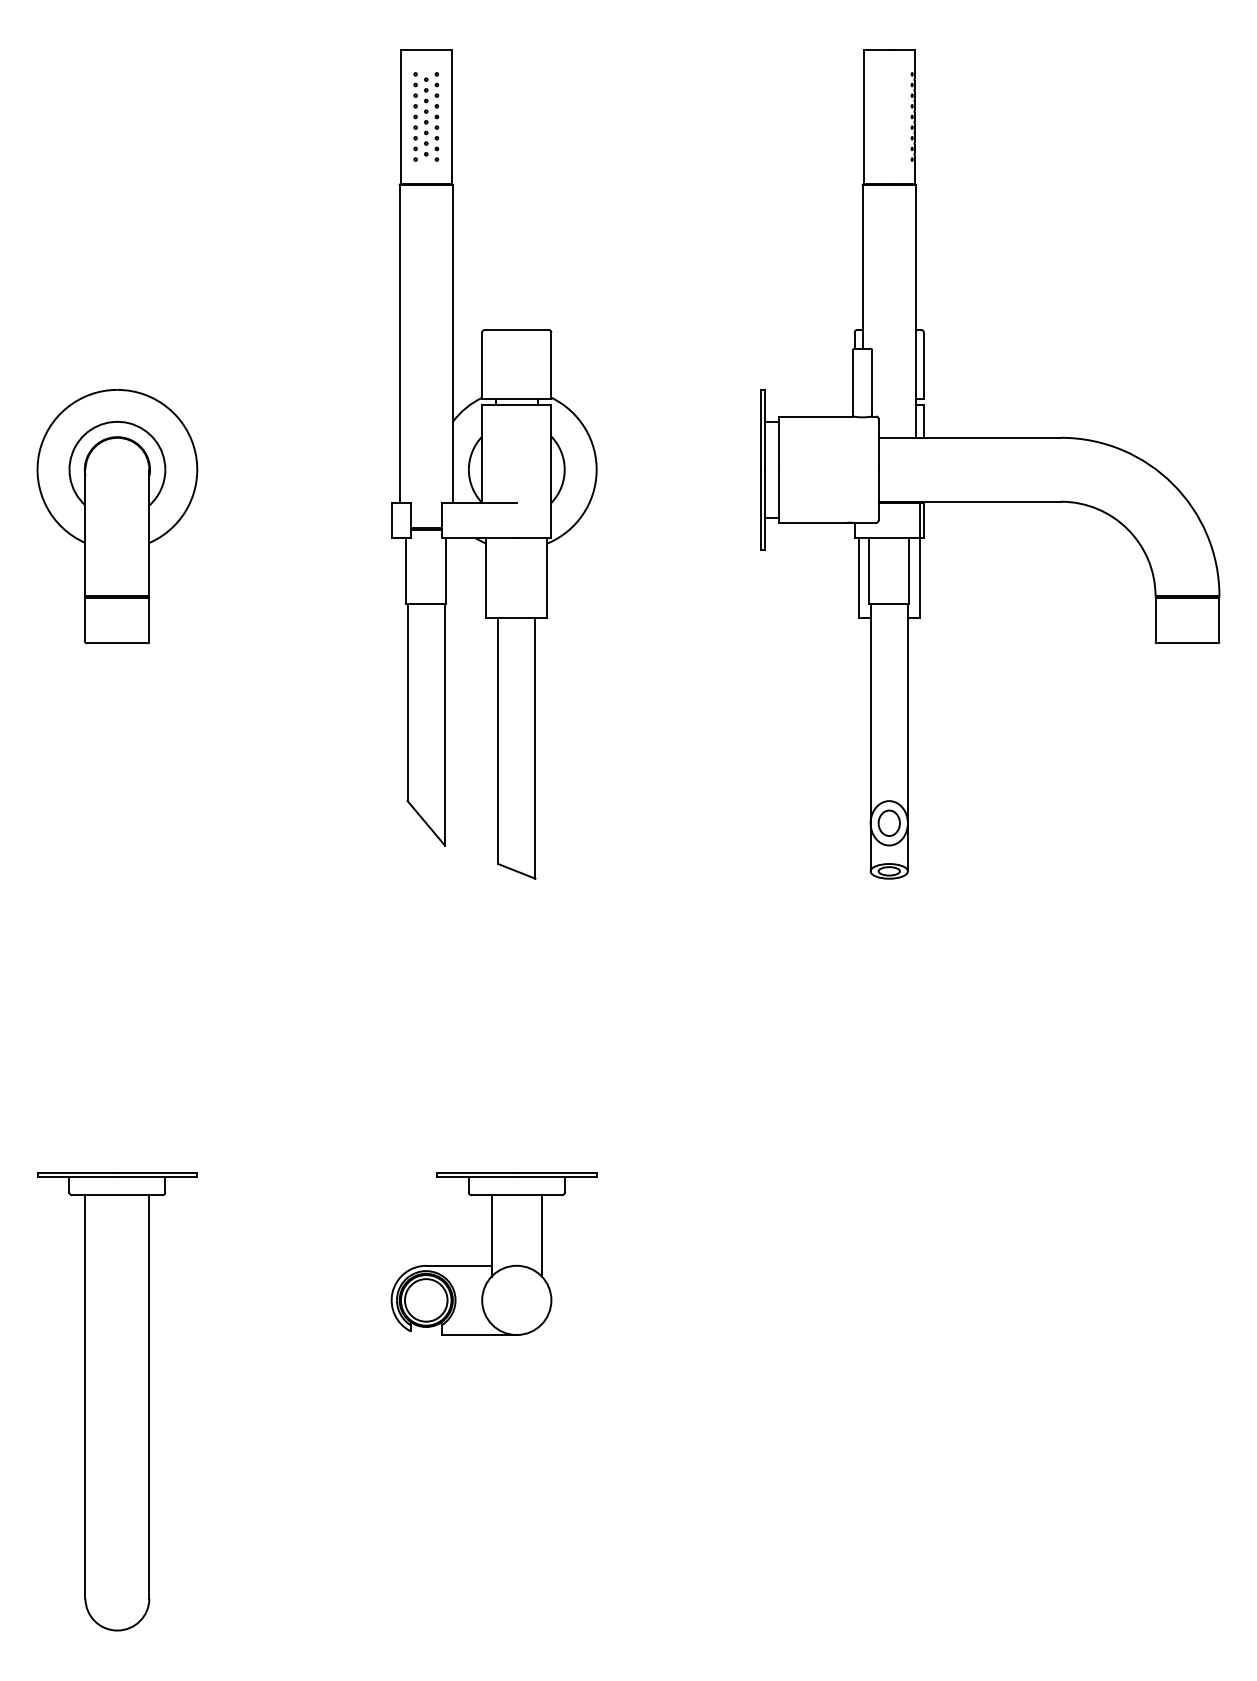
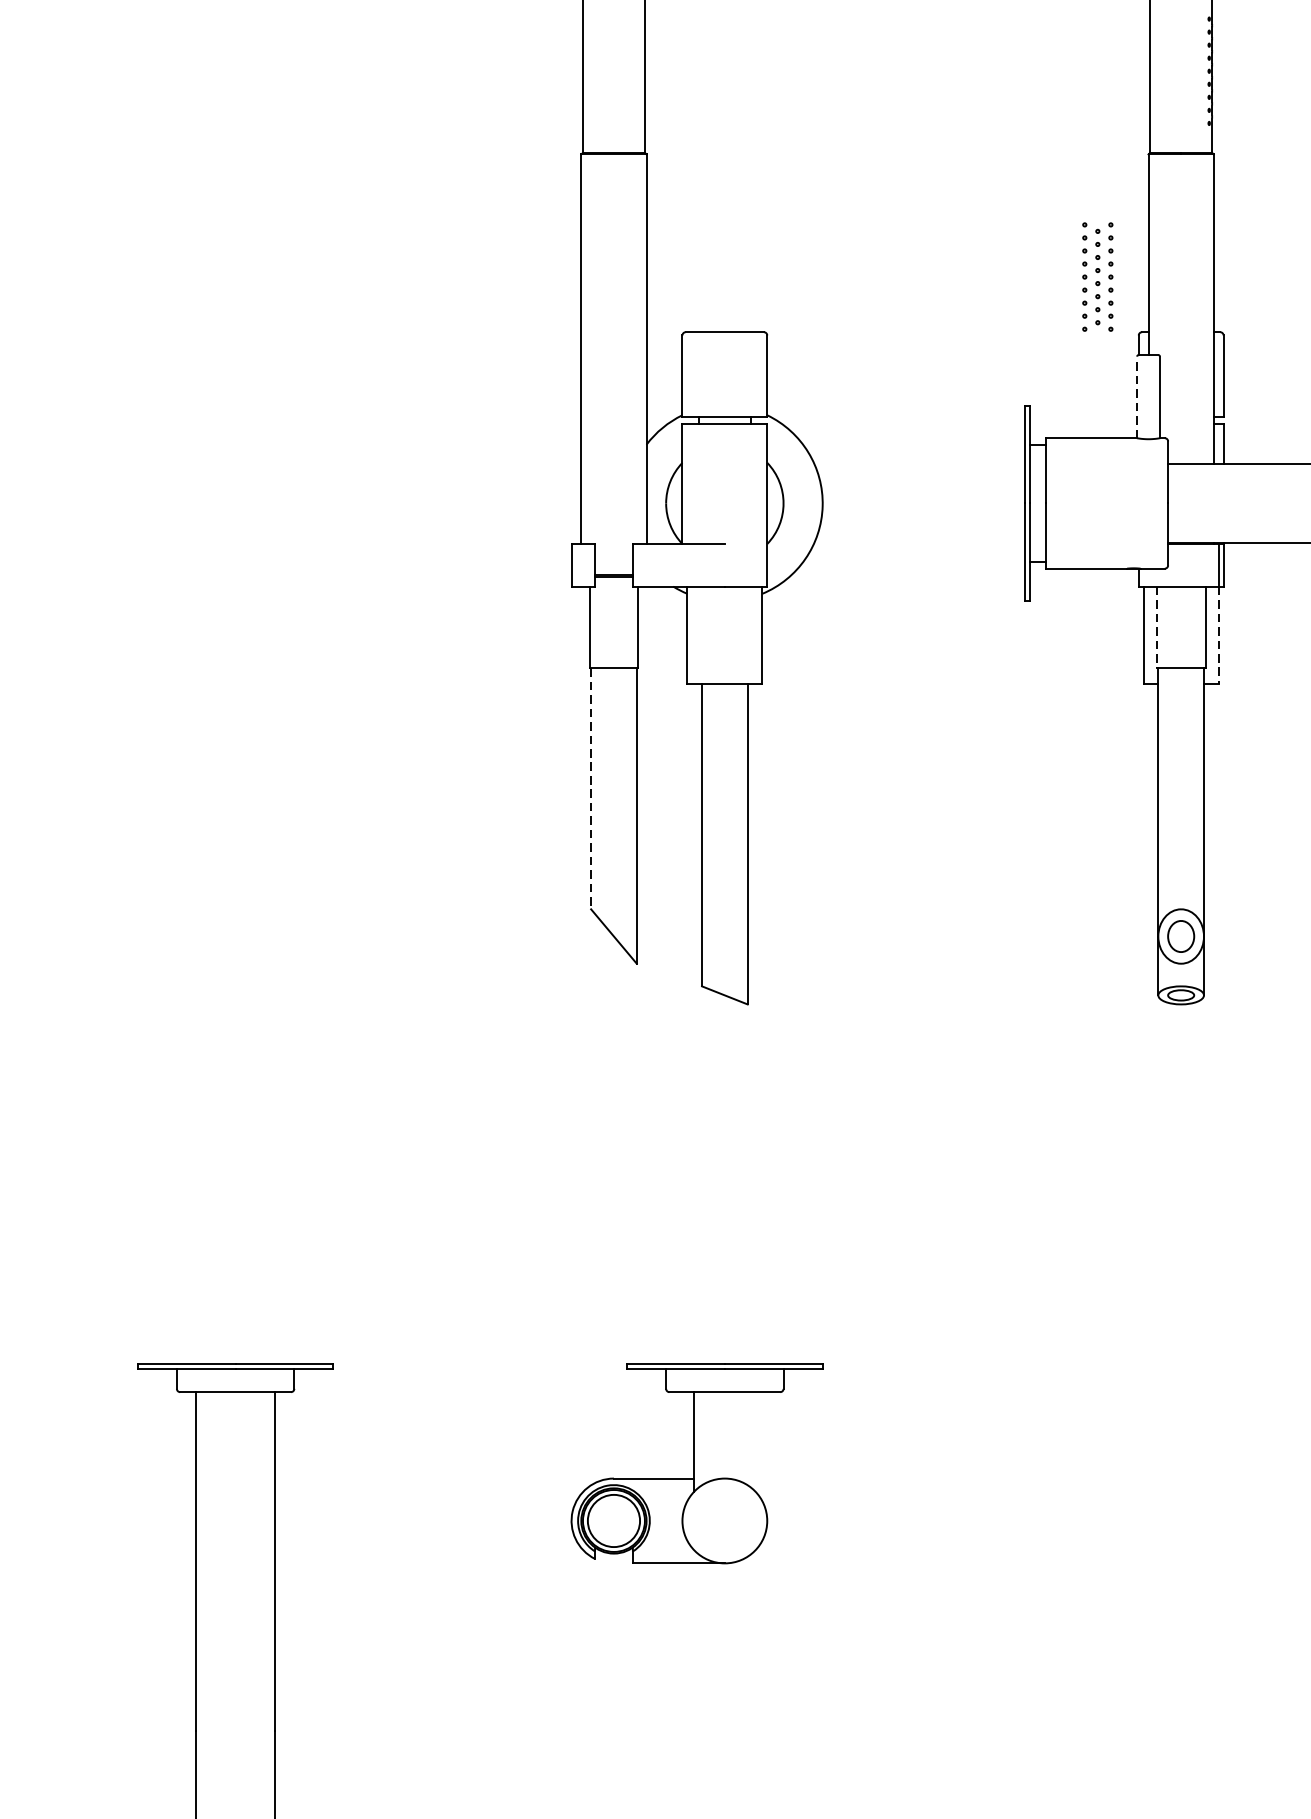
part: (426, 116) -> (1098, 276), moved
line: (853, 382) -> (1137, 396), solid -> dashed
part: (117, 516) -> (235, 560), removed
line: (869, 571) -> (1156, 628), solid -> dashed
line: (919, 577) -> (1218, 635), solid -> dashed
line: (407, 703) -> (590, 789), solid -> dashed
line: (542, 1235) -> (756, 1441), removed

